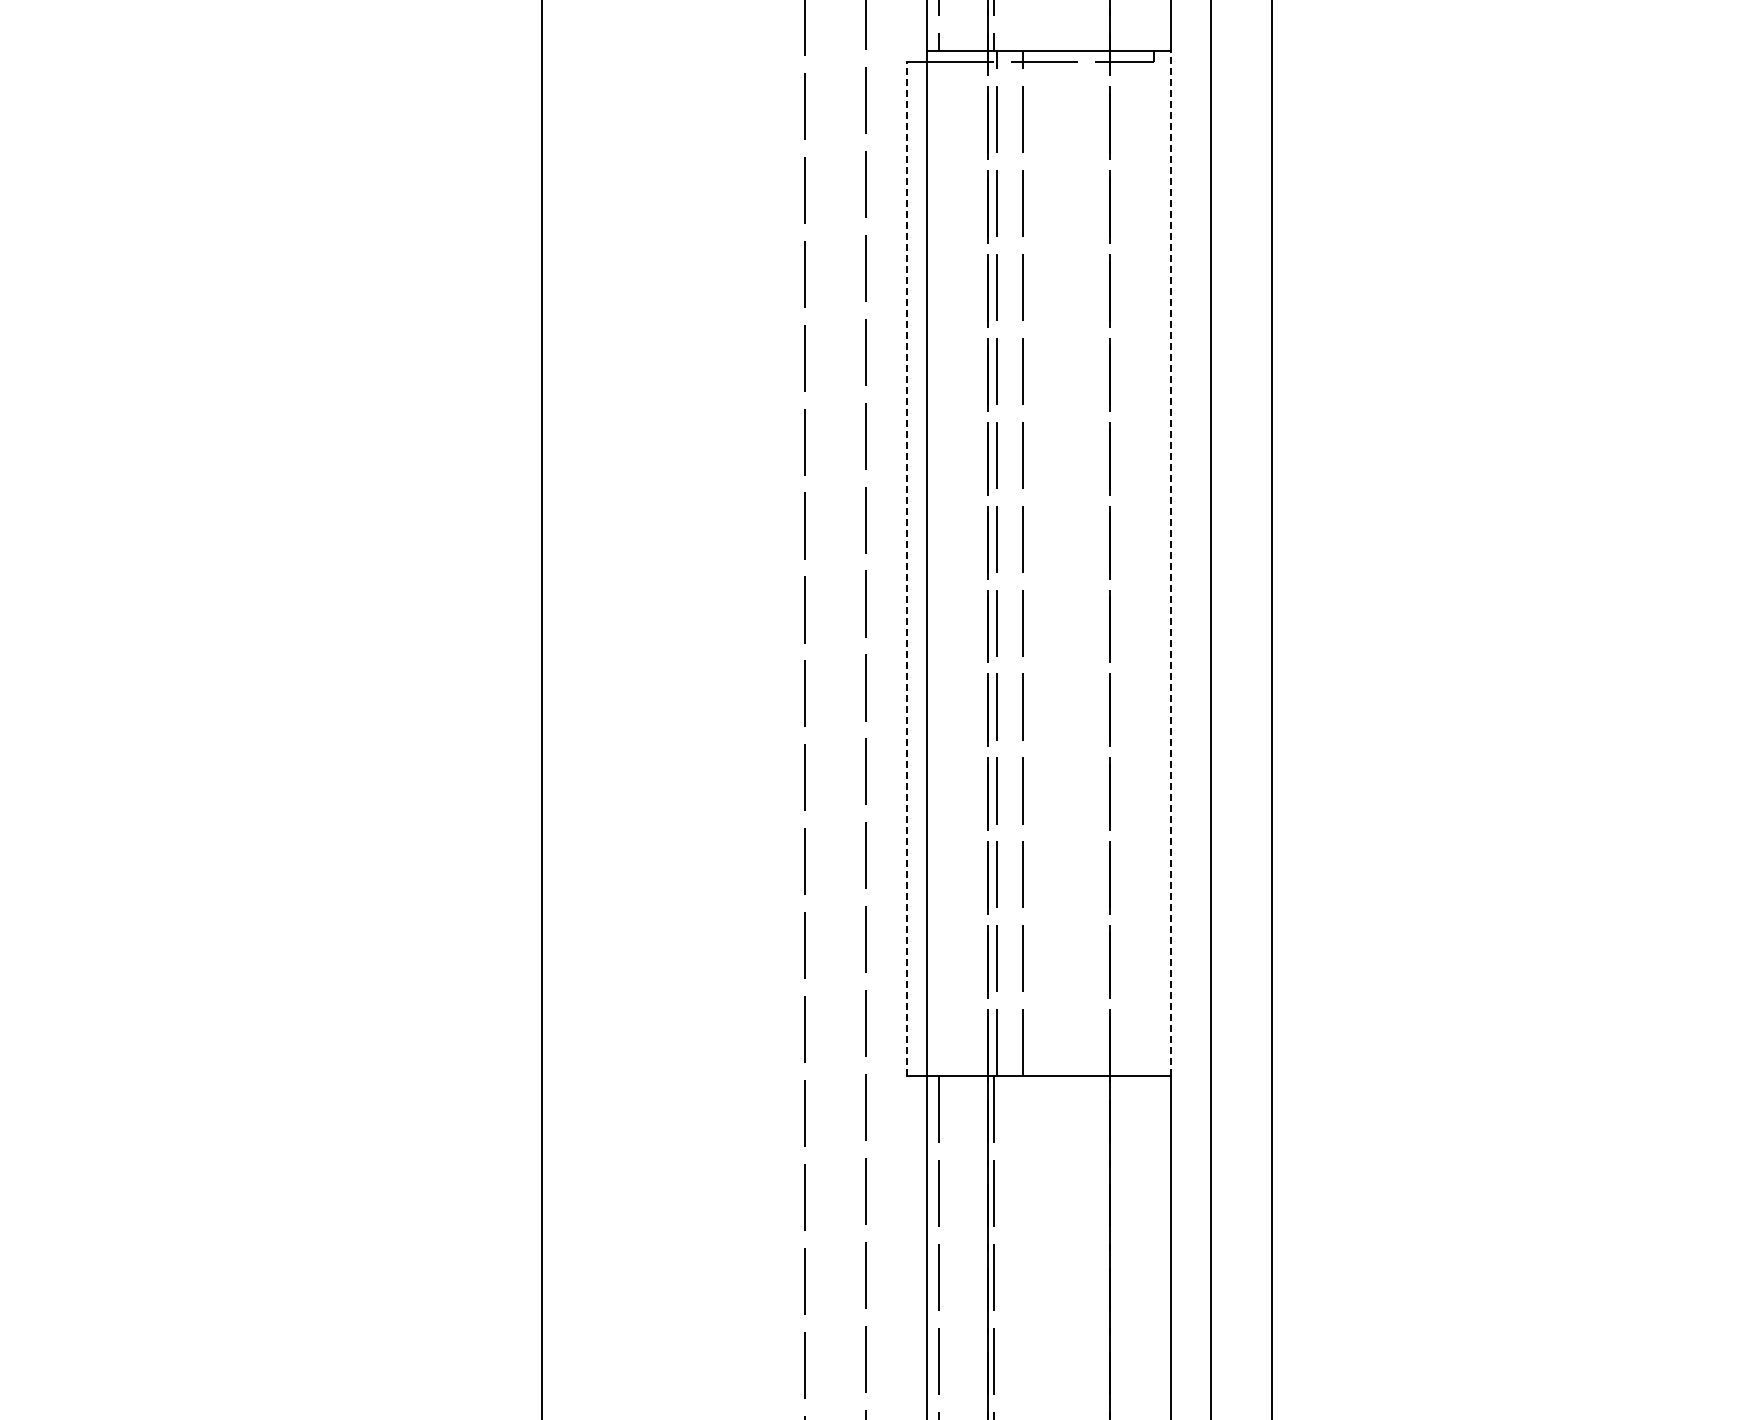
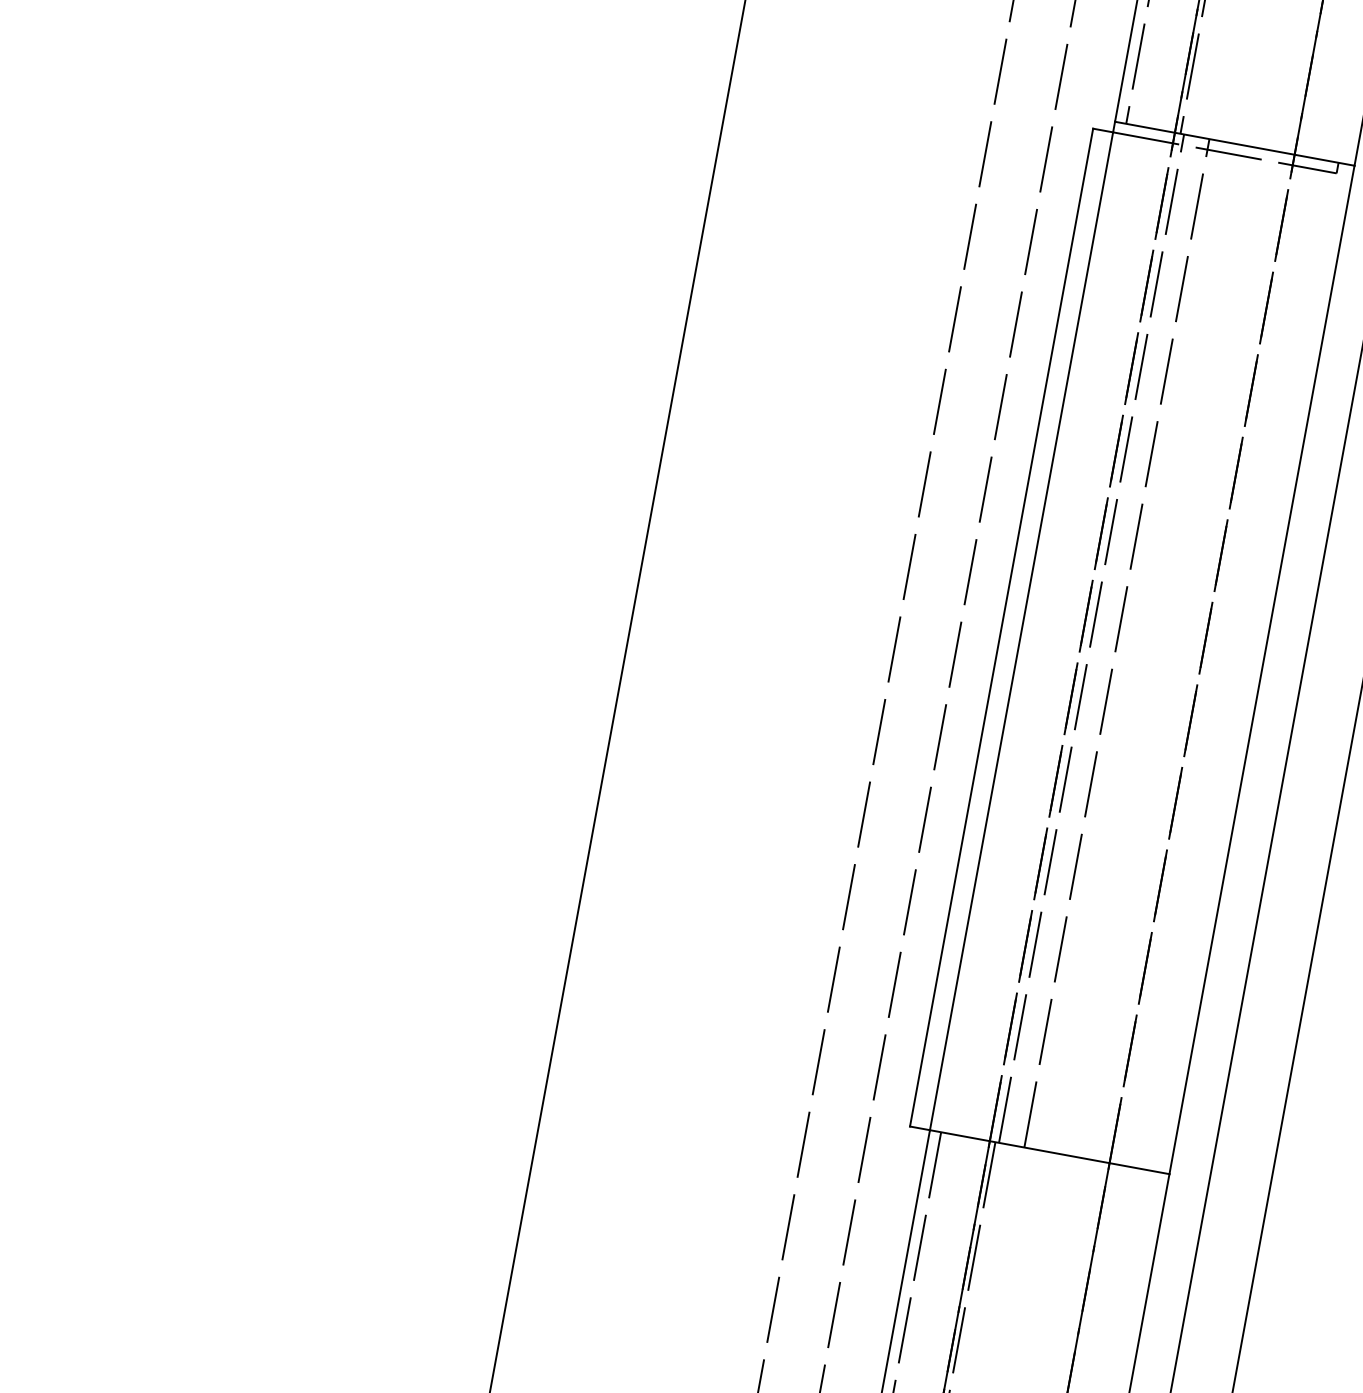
line: (1170, 563) -> (1261, 669), dashed -> solid
line: (906, 568) -> (1001, 627), dashed -> solid

